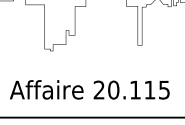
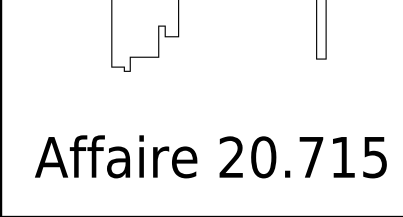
text: (135, 89) -> (311, 155), 20.115 -> 20.715

